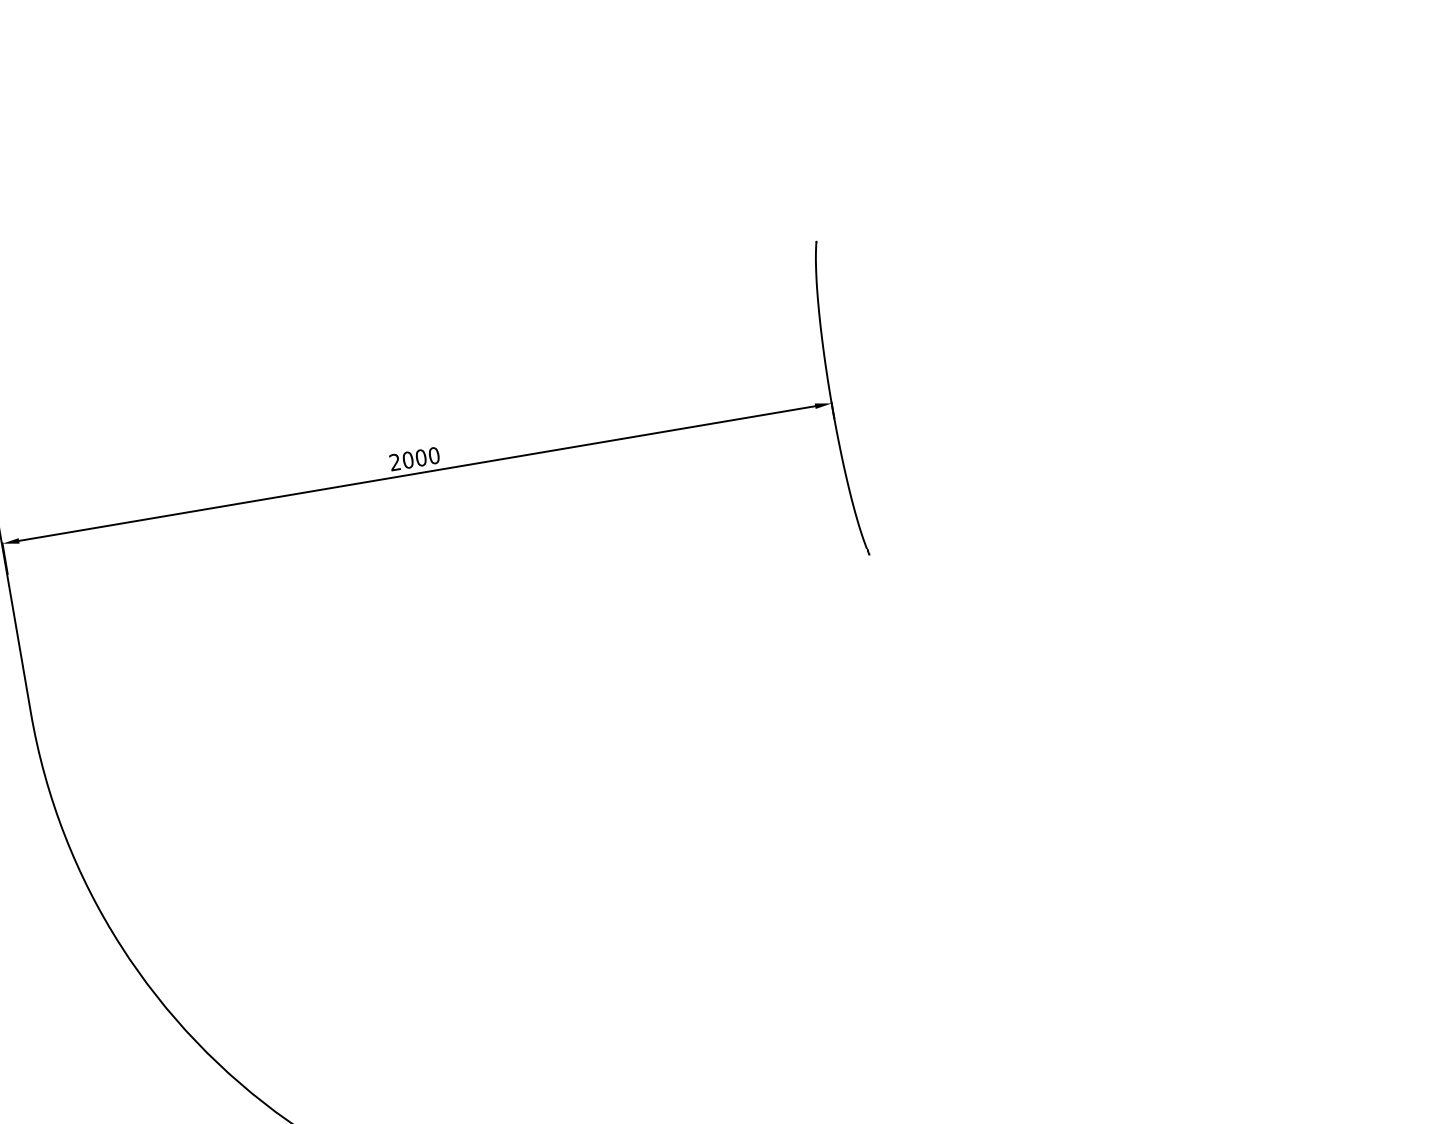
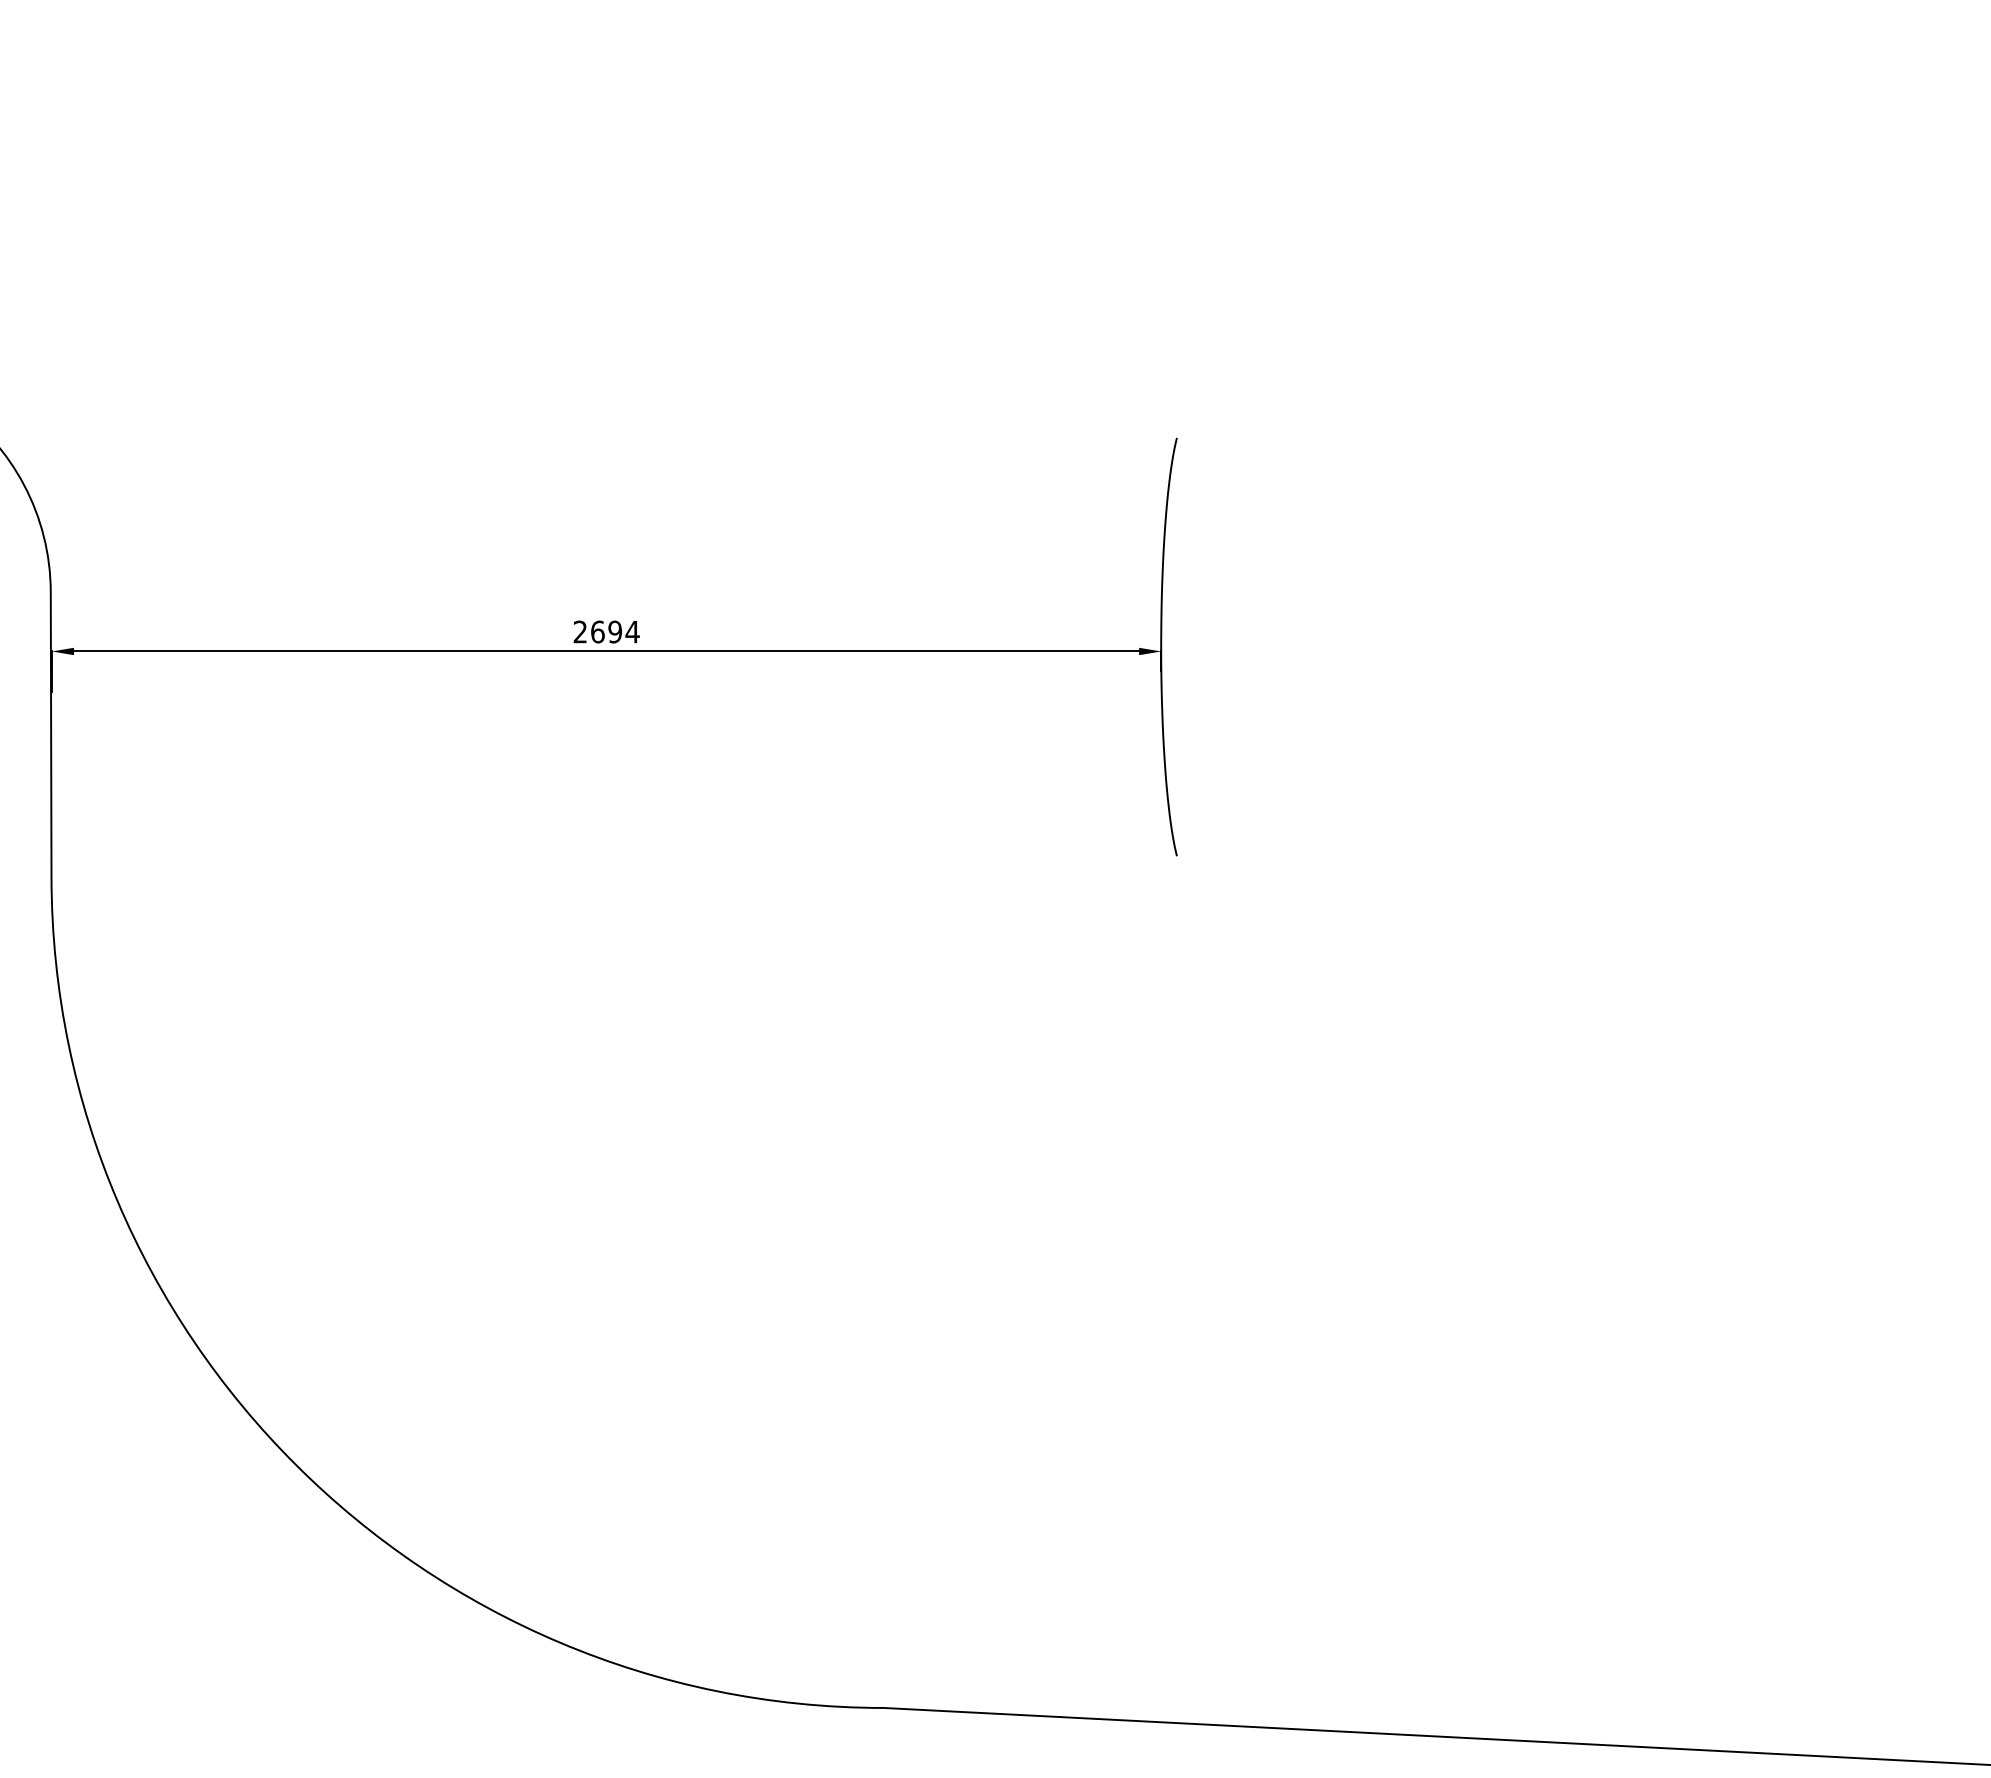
text: (421, 457) -> (615, 631), 2000 -> 2694

